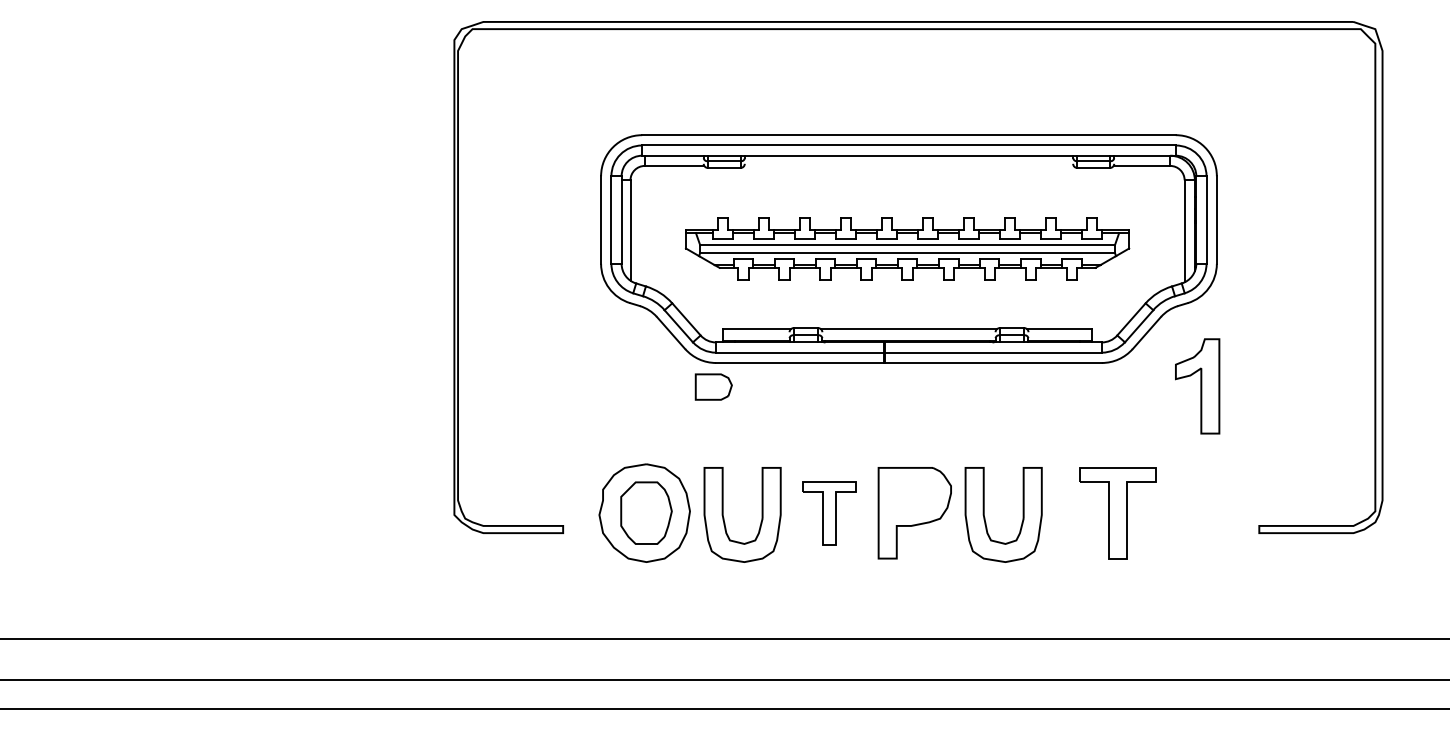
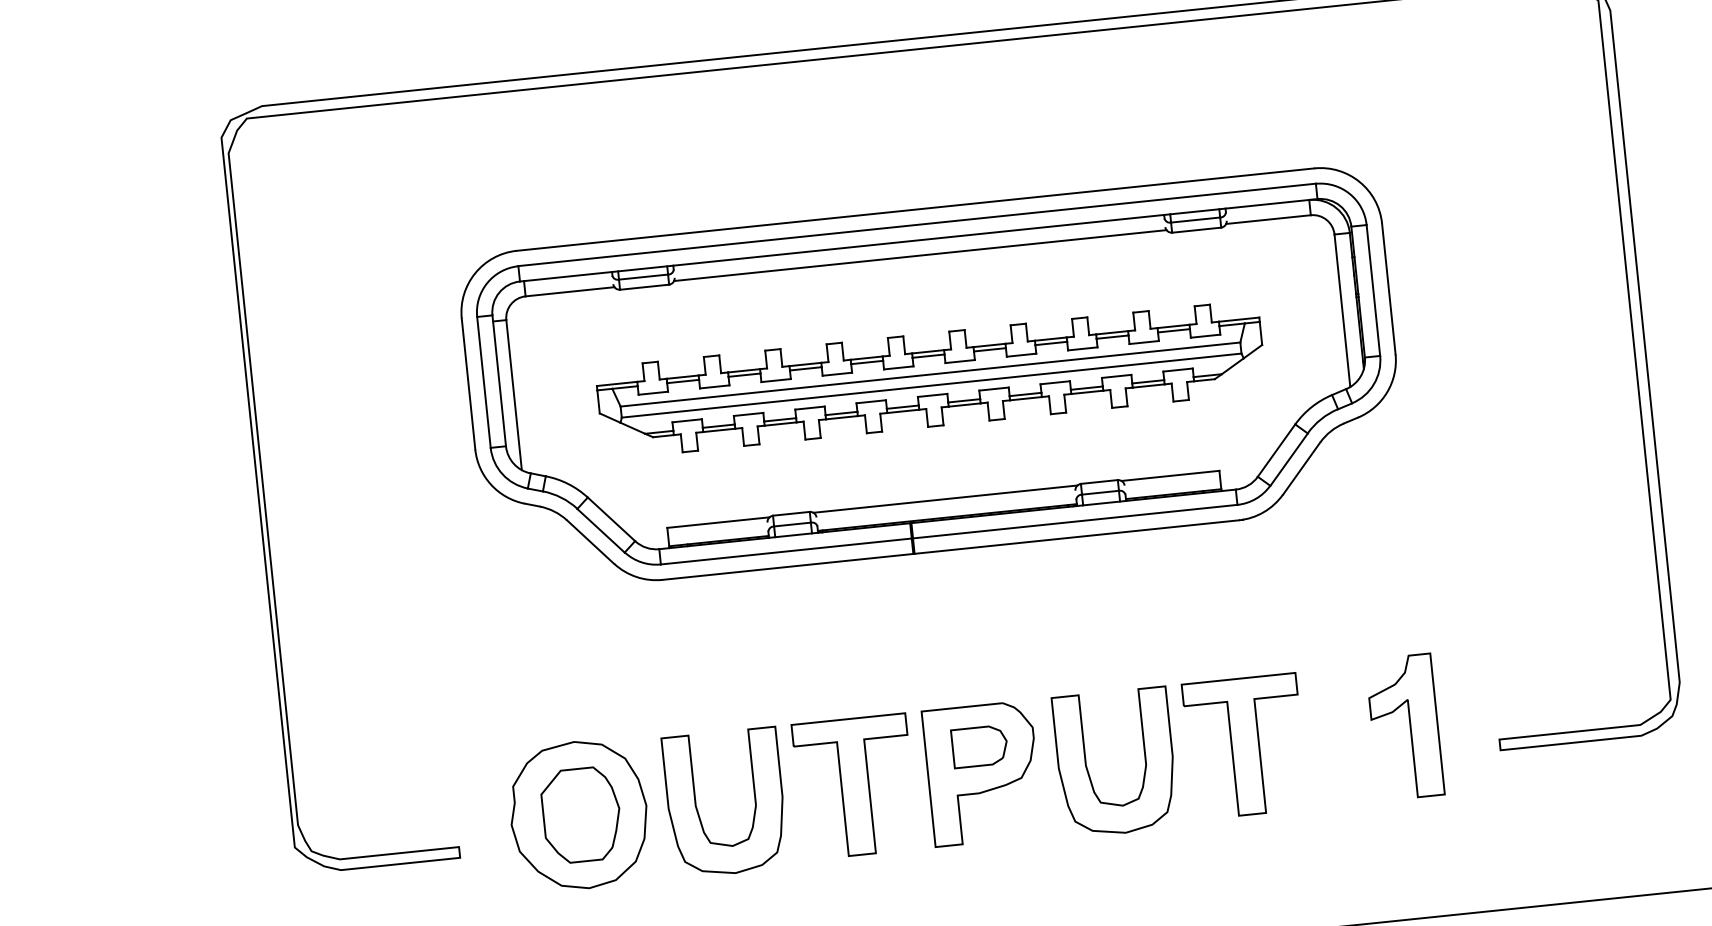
line: (908, 165) -> (919, 255), added
part: (713, 386) -> (979, 745), moved
part: (1197, 386) -> (1404, 727), moved
part: (829, 513) -> (855, 787), size x1.43
part: (1117, 513) -> (1245, 747), moved

